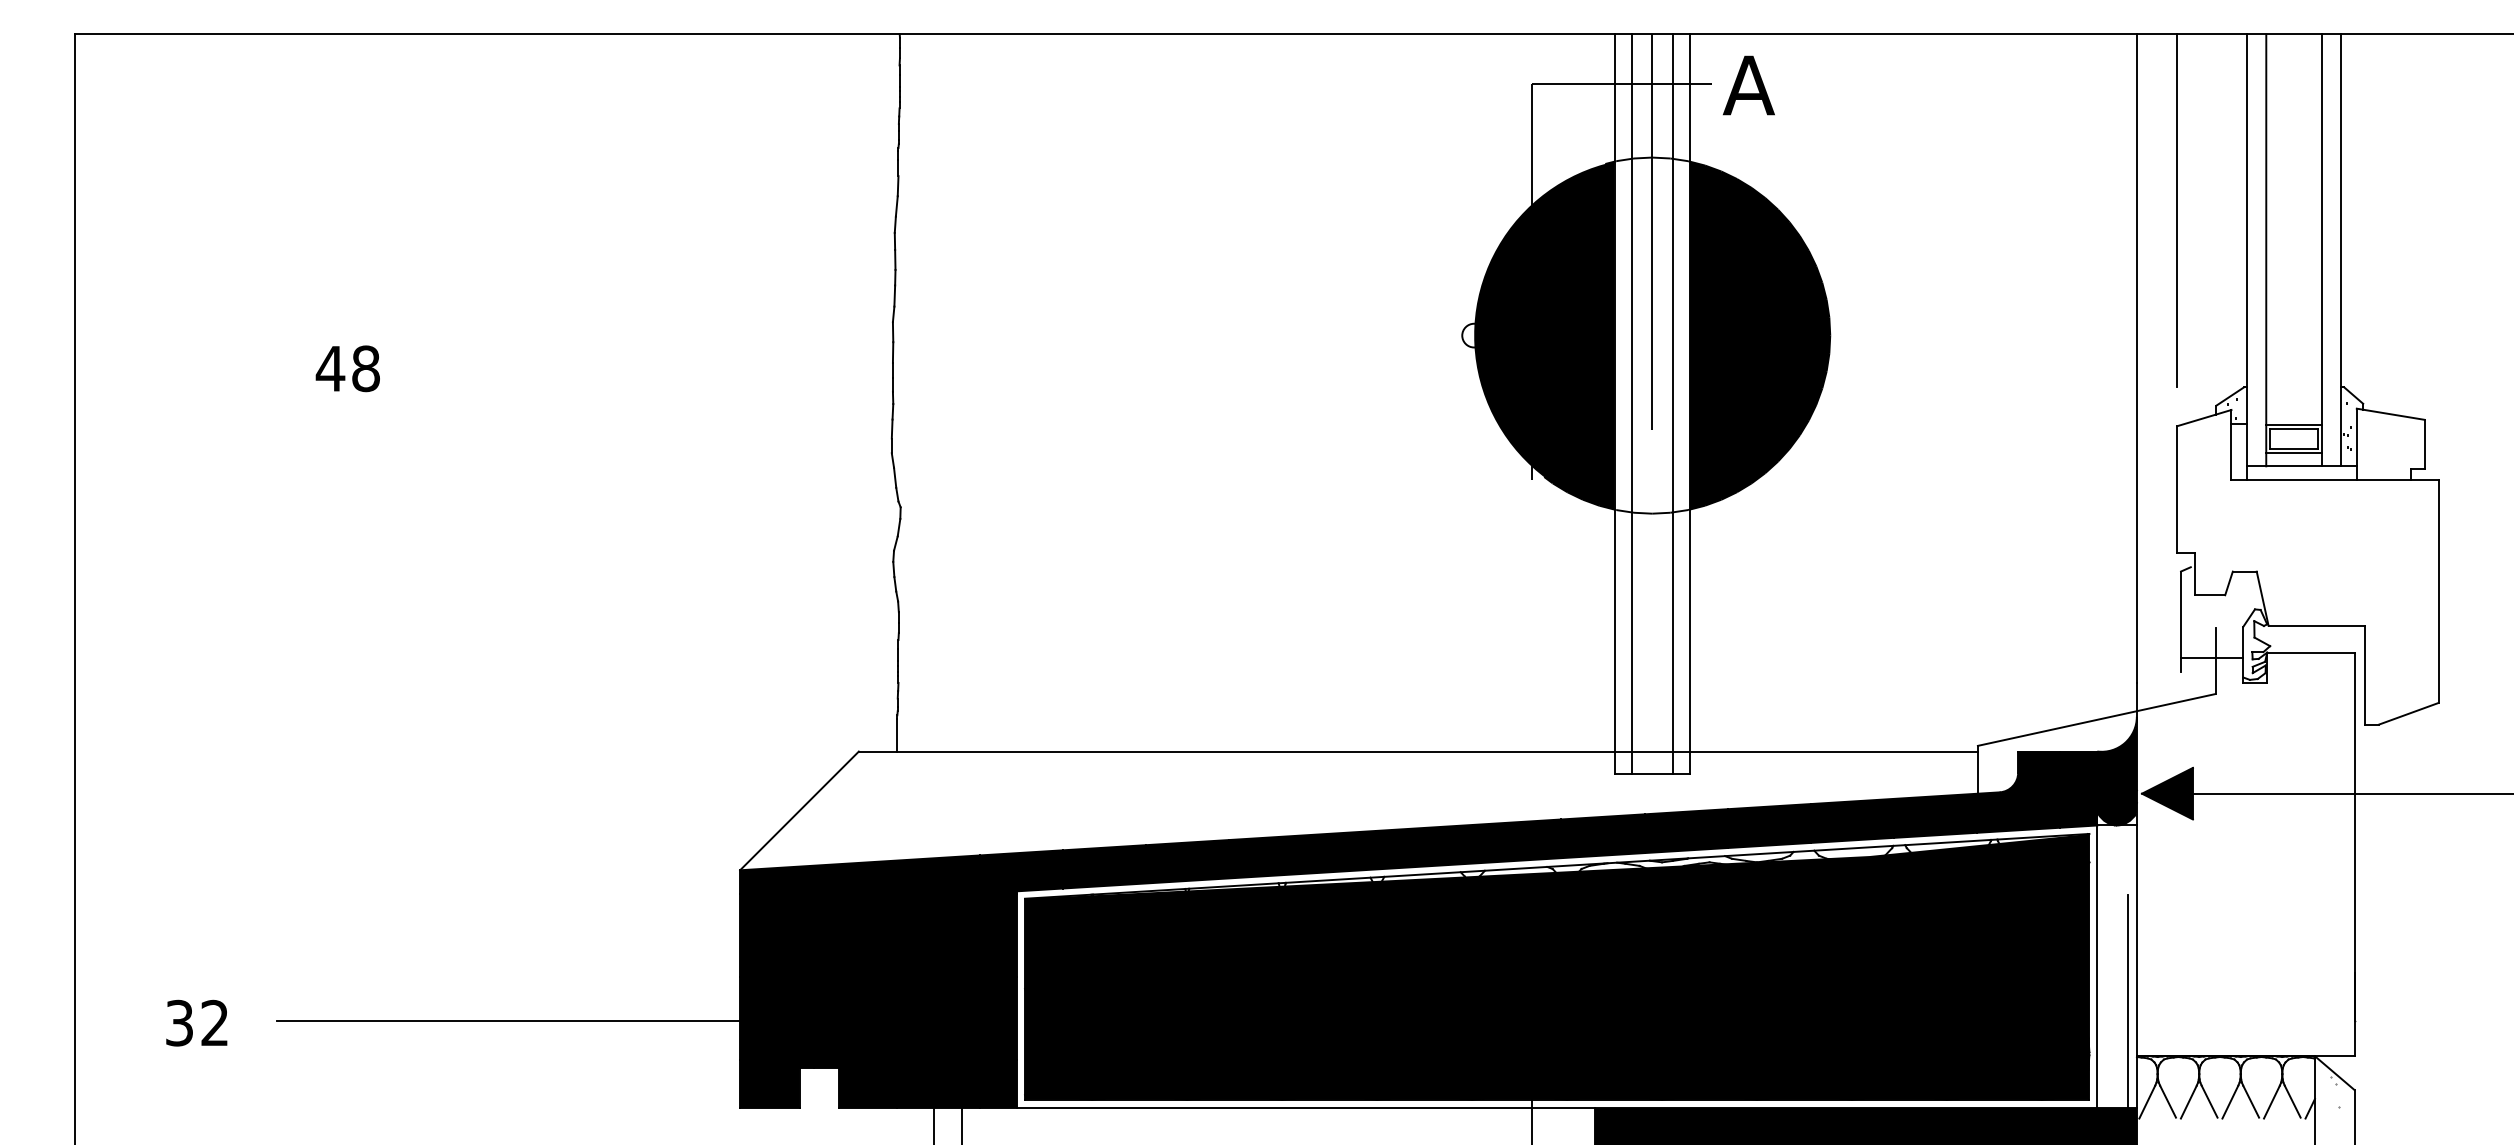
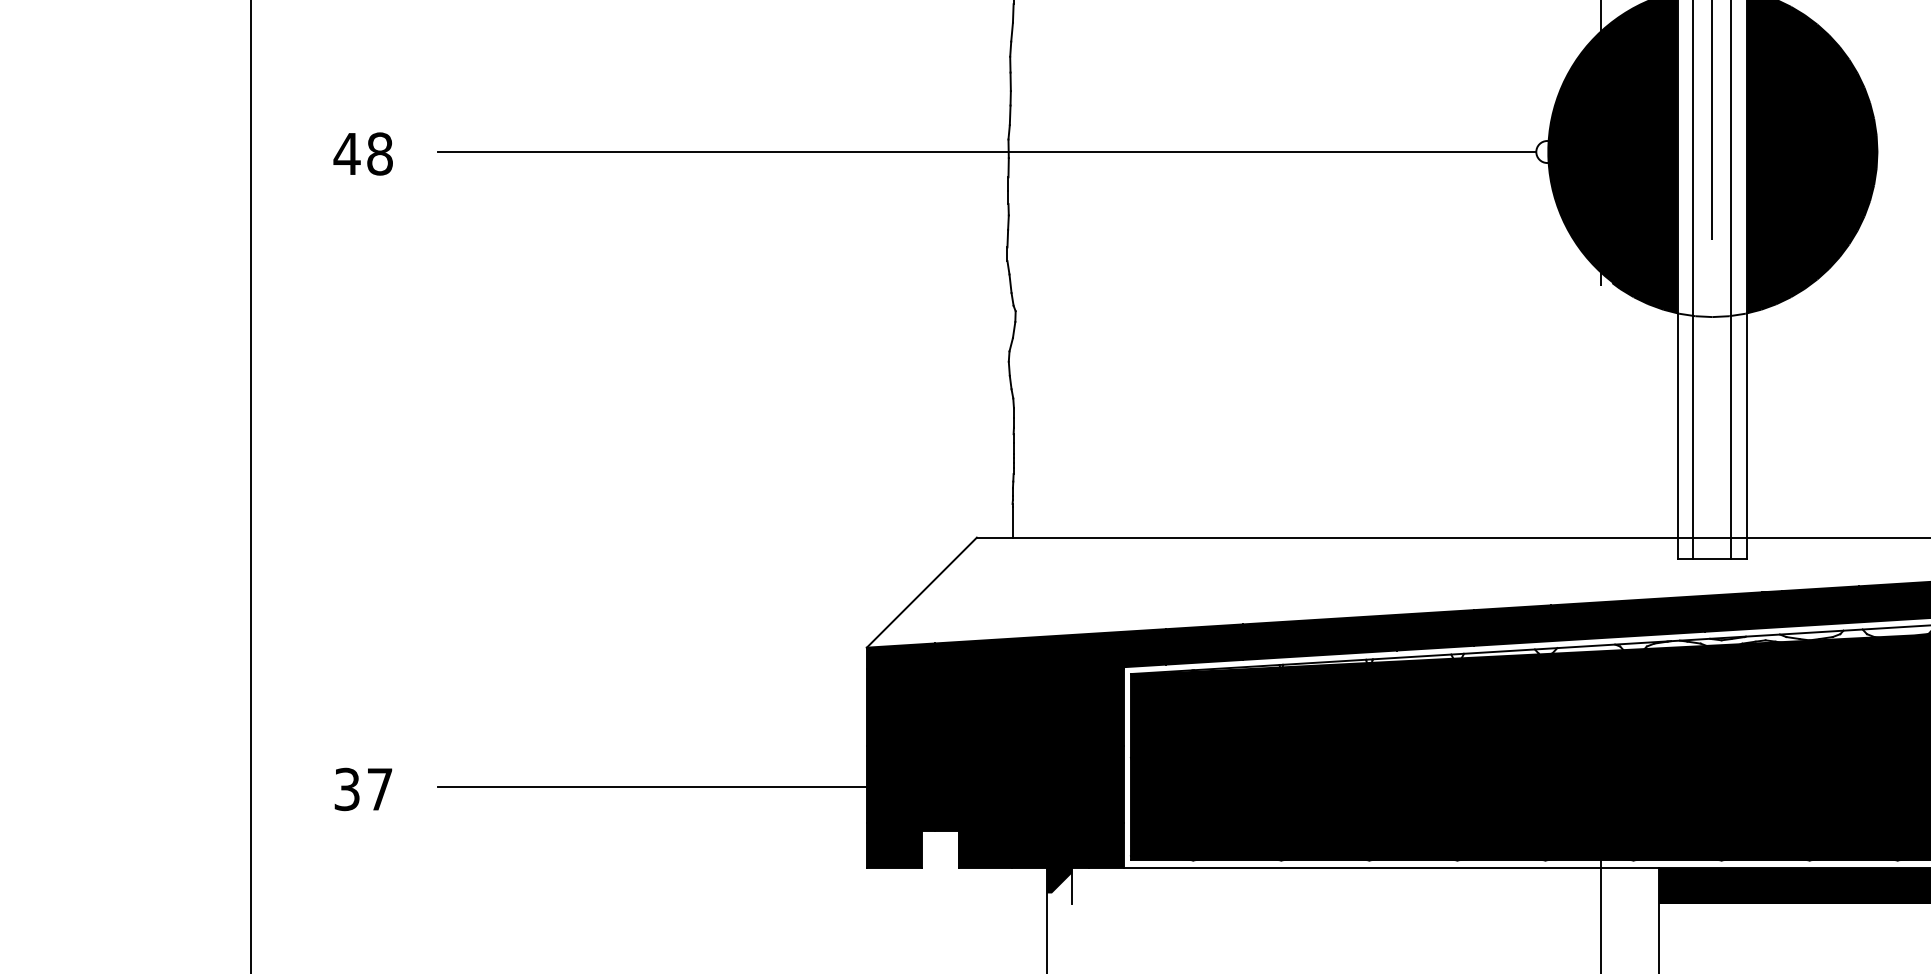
line: (869, 335) -> (986, 151), added
text: (347, 368) -> (362, 153), moved
text: (214, 1022) -> (379, 788), 32 -> 37
fill: (947, 1121) -> (1059, 880), added

